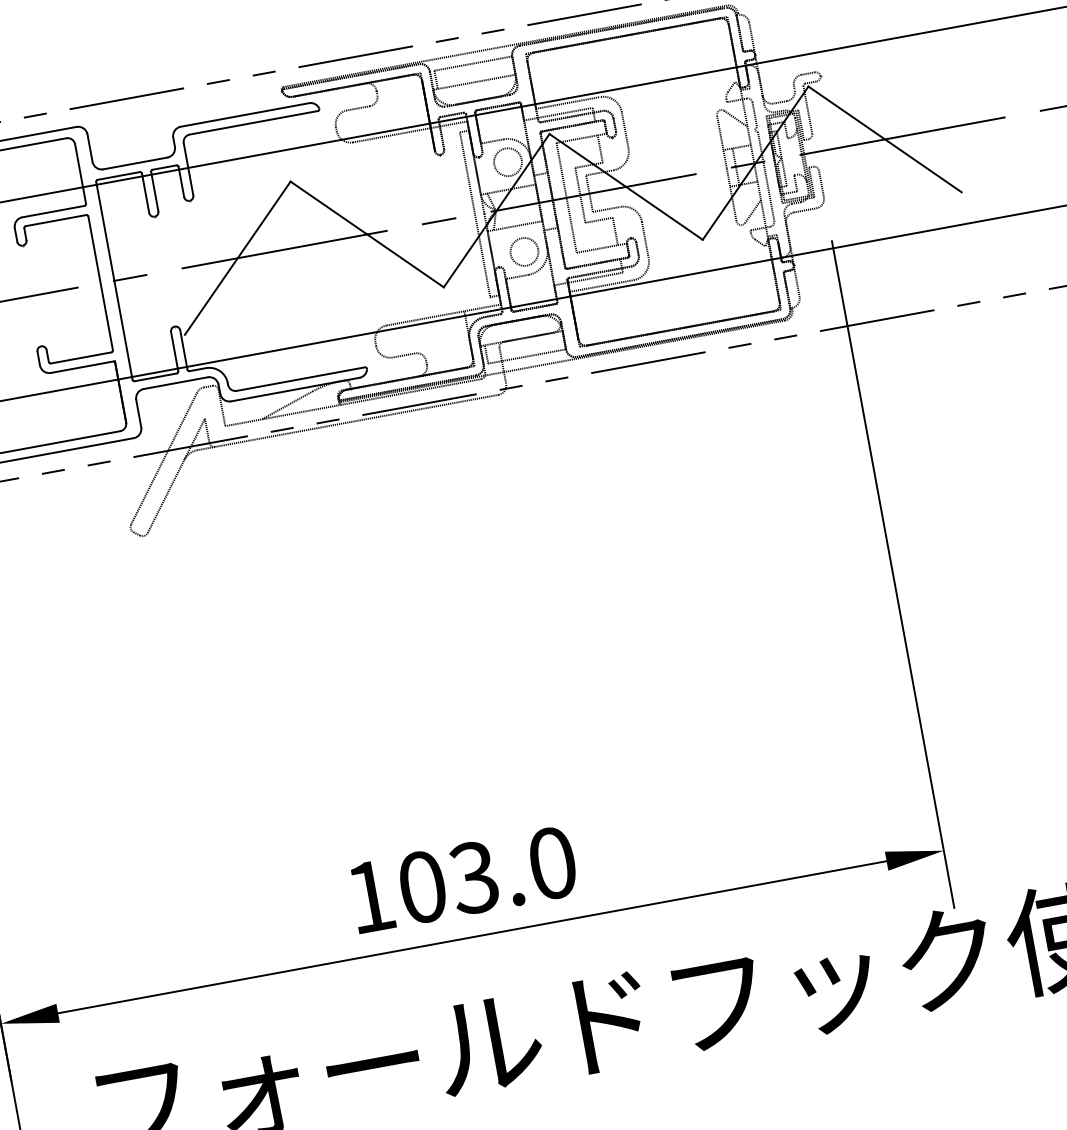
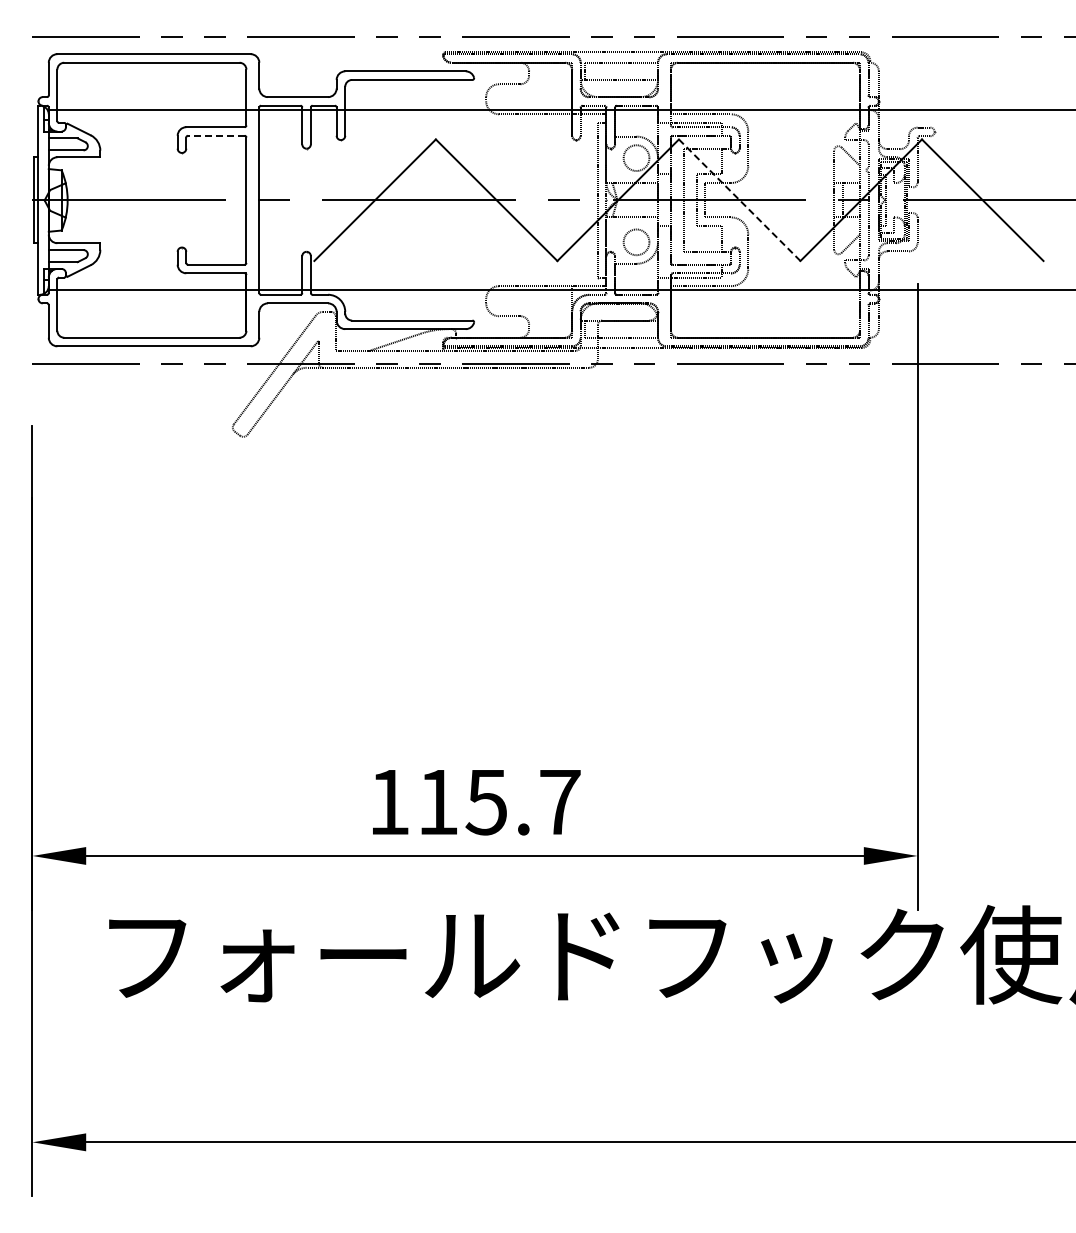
line: (625, 187) -> (739, 200), solid -> dashed
line: (55, 220) -> (215, 135), solid -> dashed
text: (487, 875) -> (499, 802), 103.0 -> 115.7

